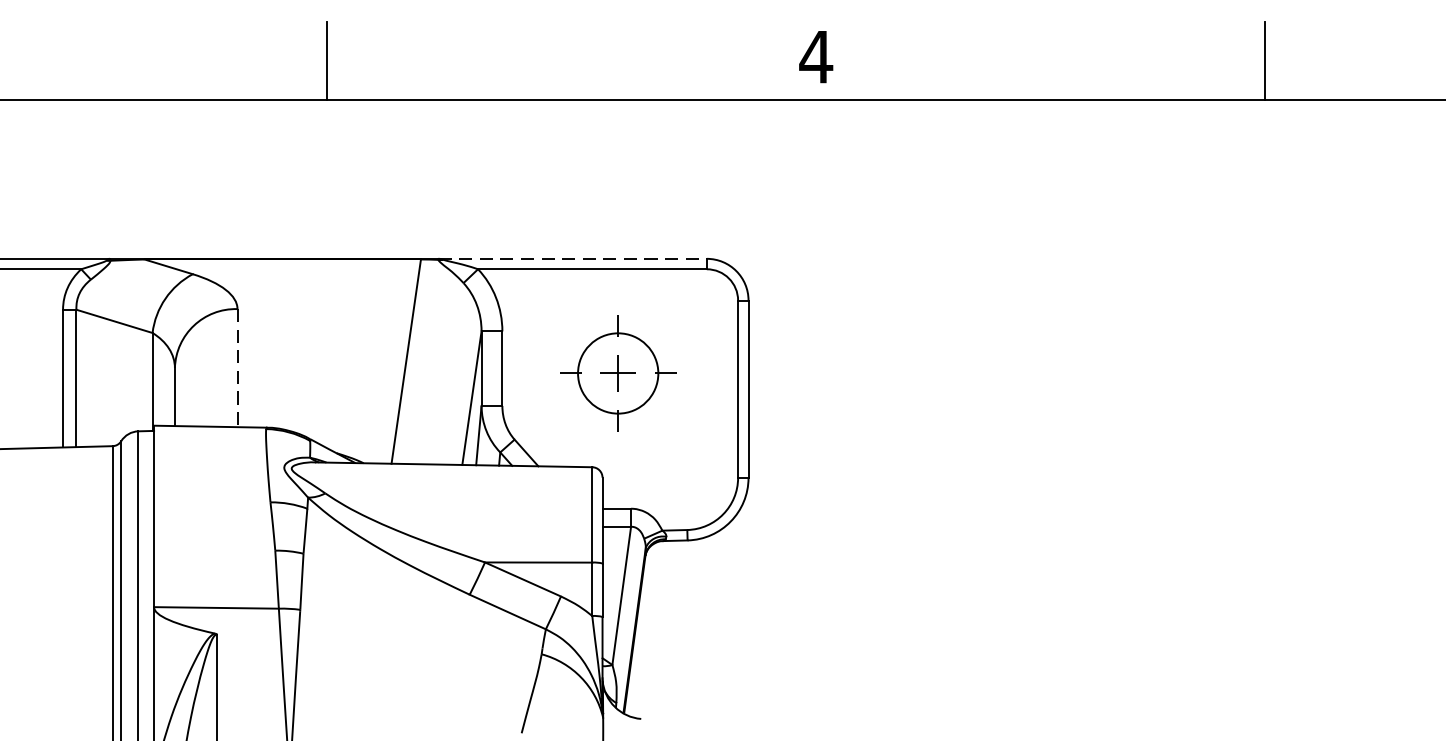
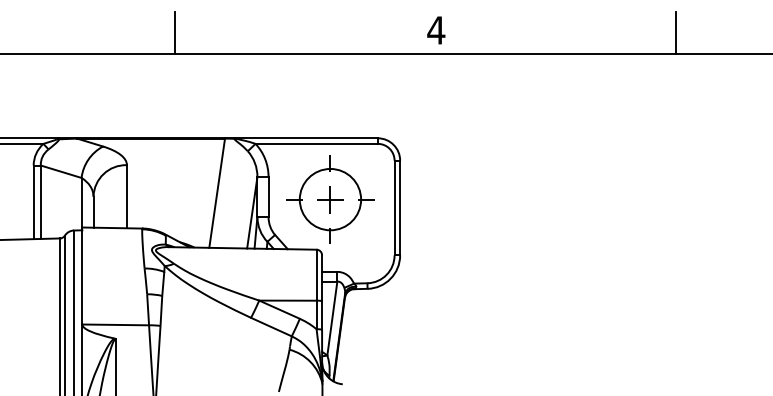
line: (573, 259) -> (306, 138), dashed -> solid
line: (236, 367) -> (126, 196), dashed -> solid
part: (618, 373) -> (330, 199), size x1.43

